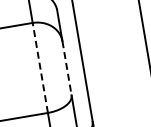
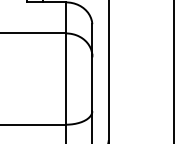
line: (40, 68) -> (66, 79), dashed -> solid
line: (67, 68) -> (92, 84), dashed -> solid

